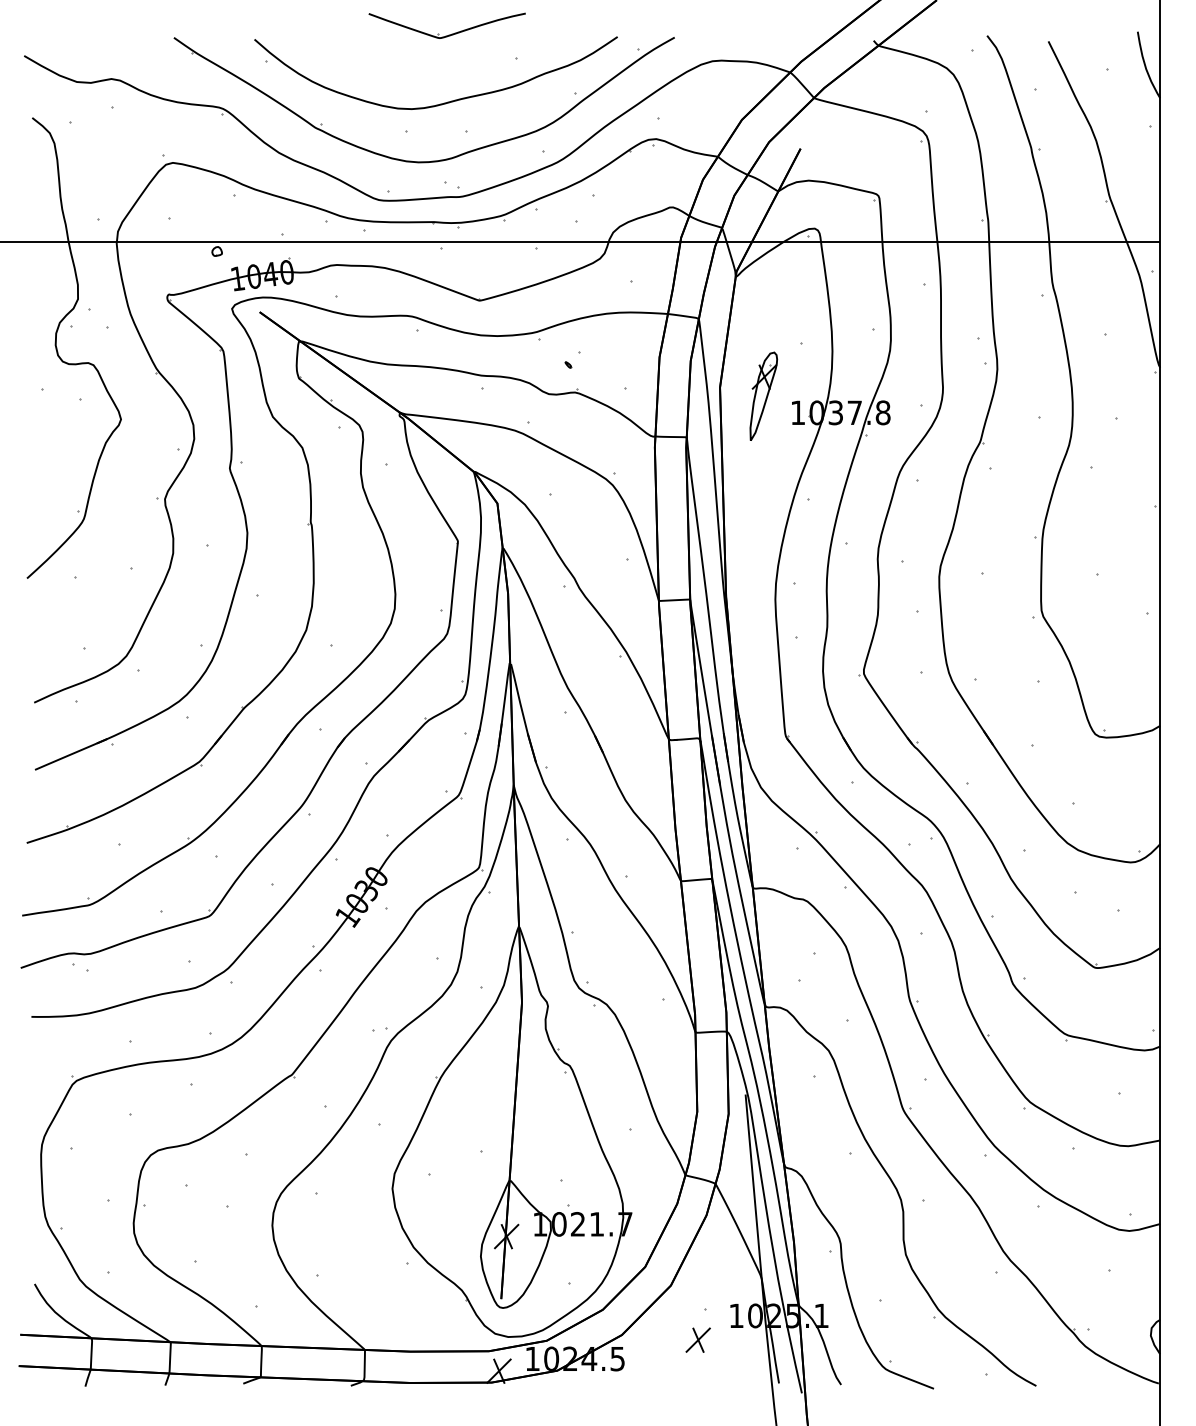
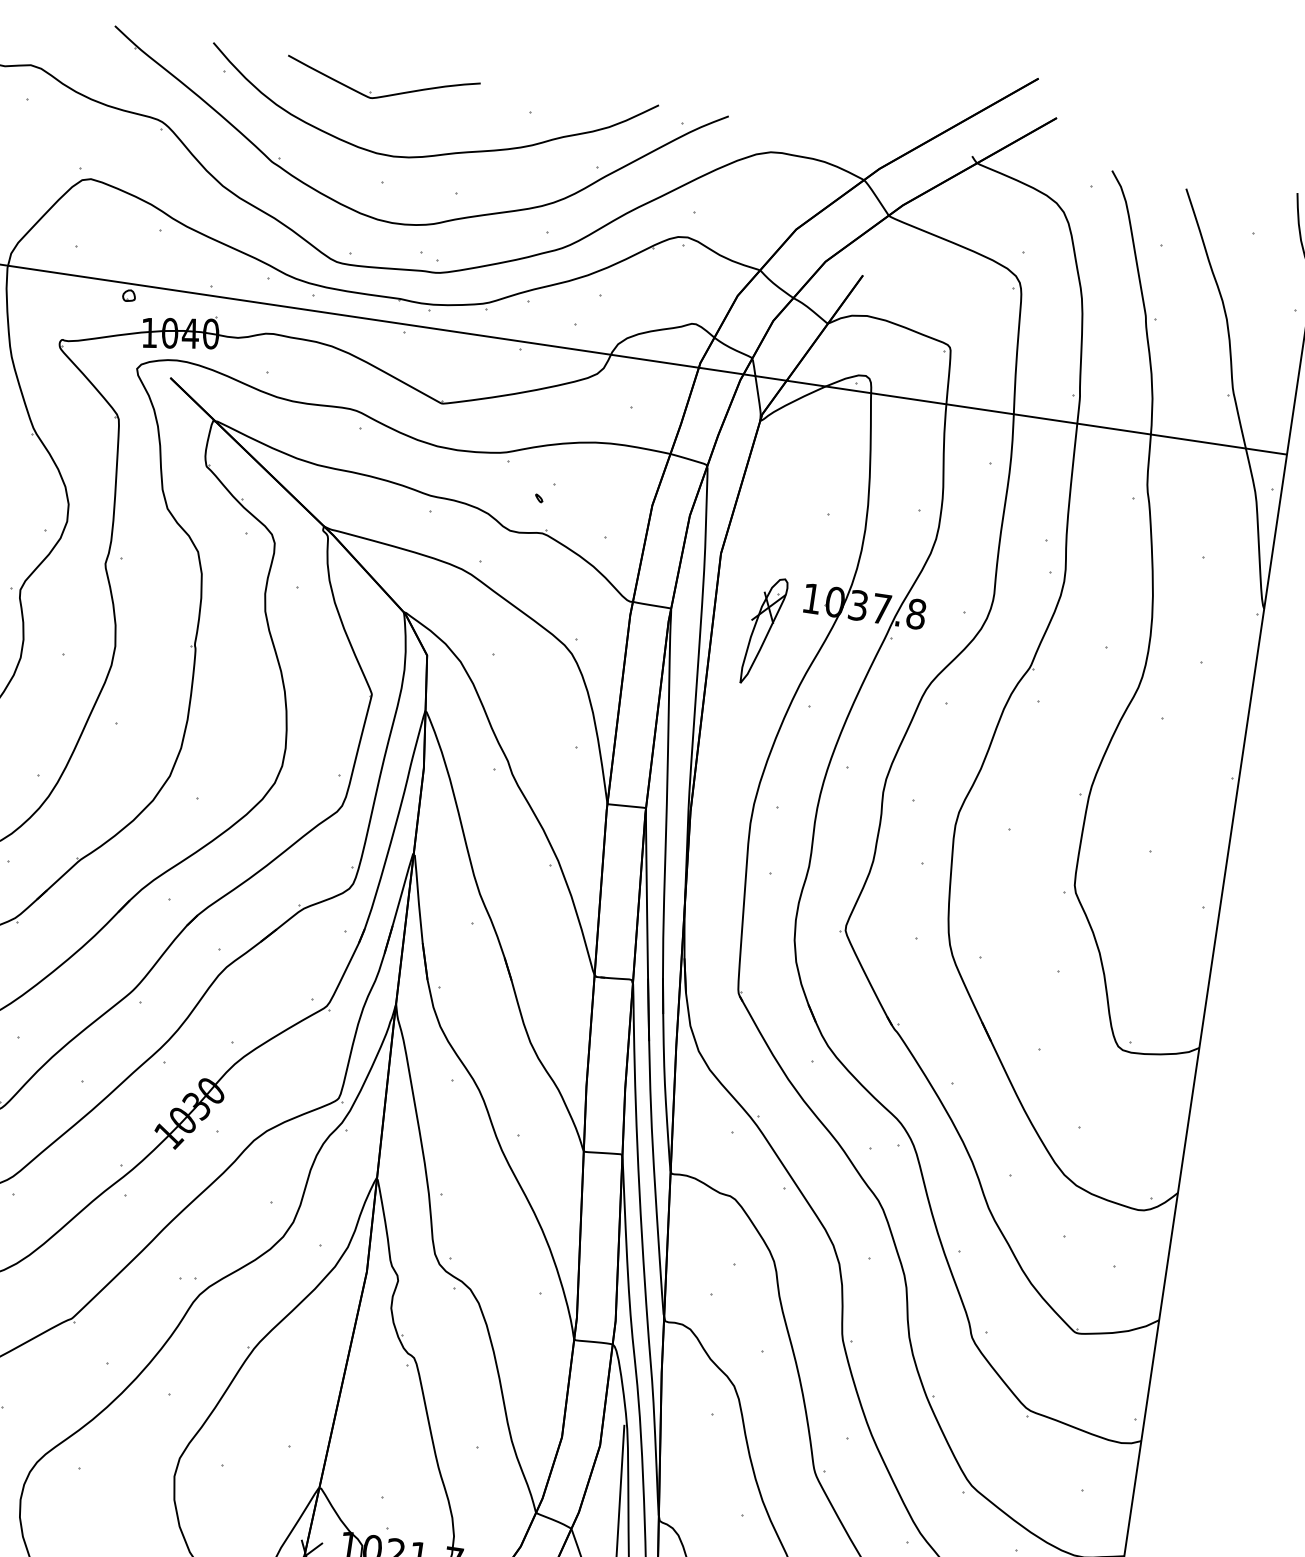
part: (448, 34) -> (382, 95), moved
part: (763, 395) -> (764, 630), moved

